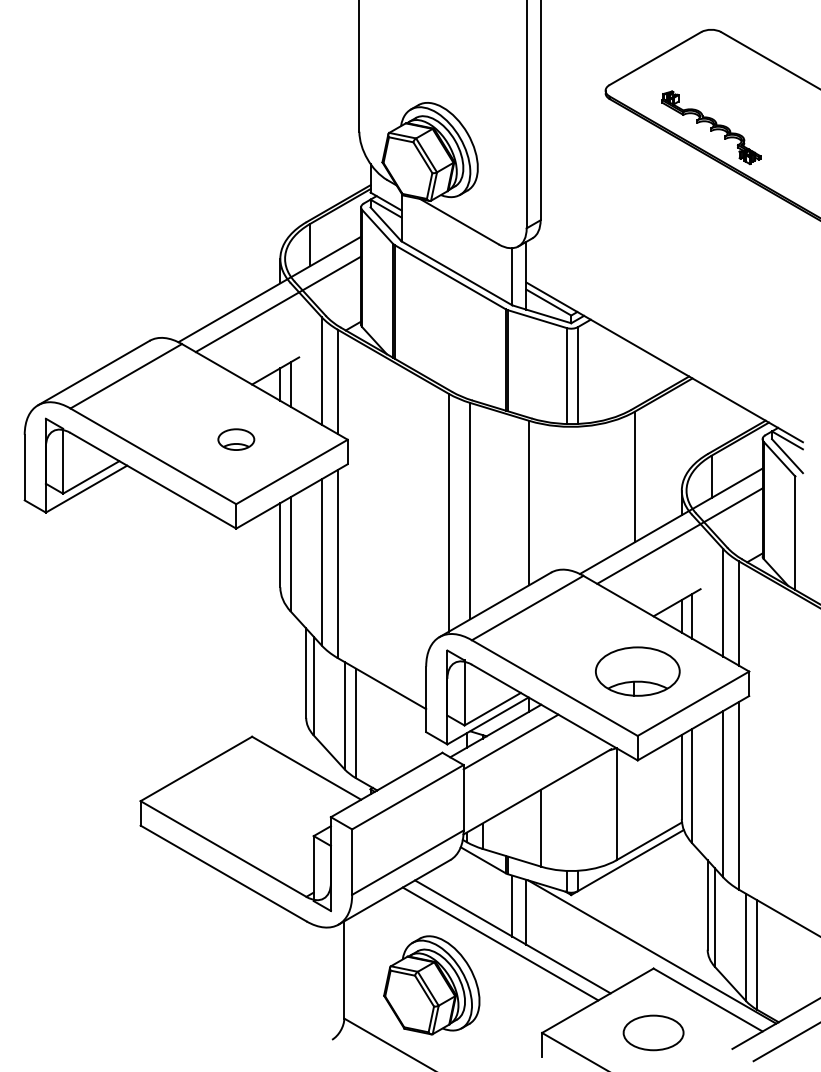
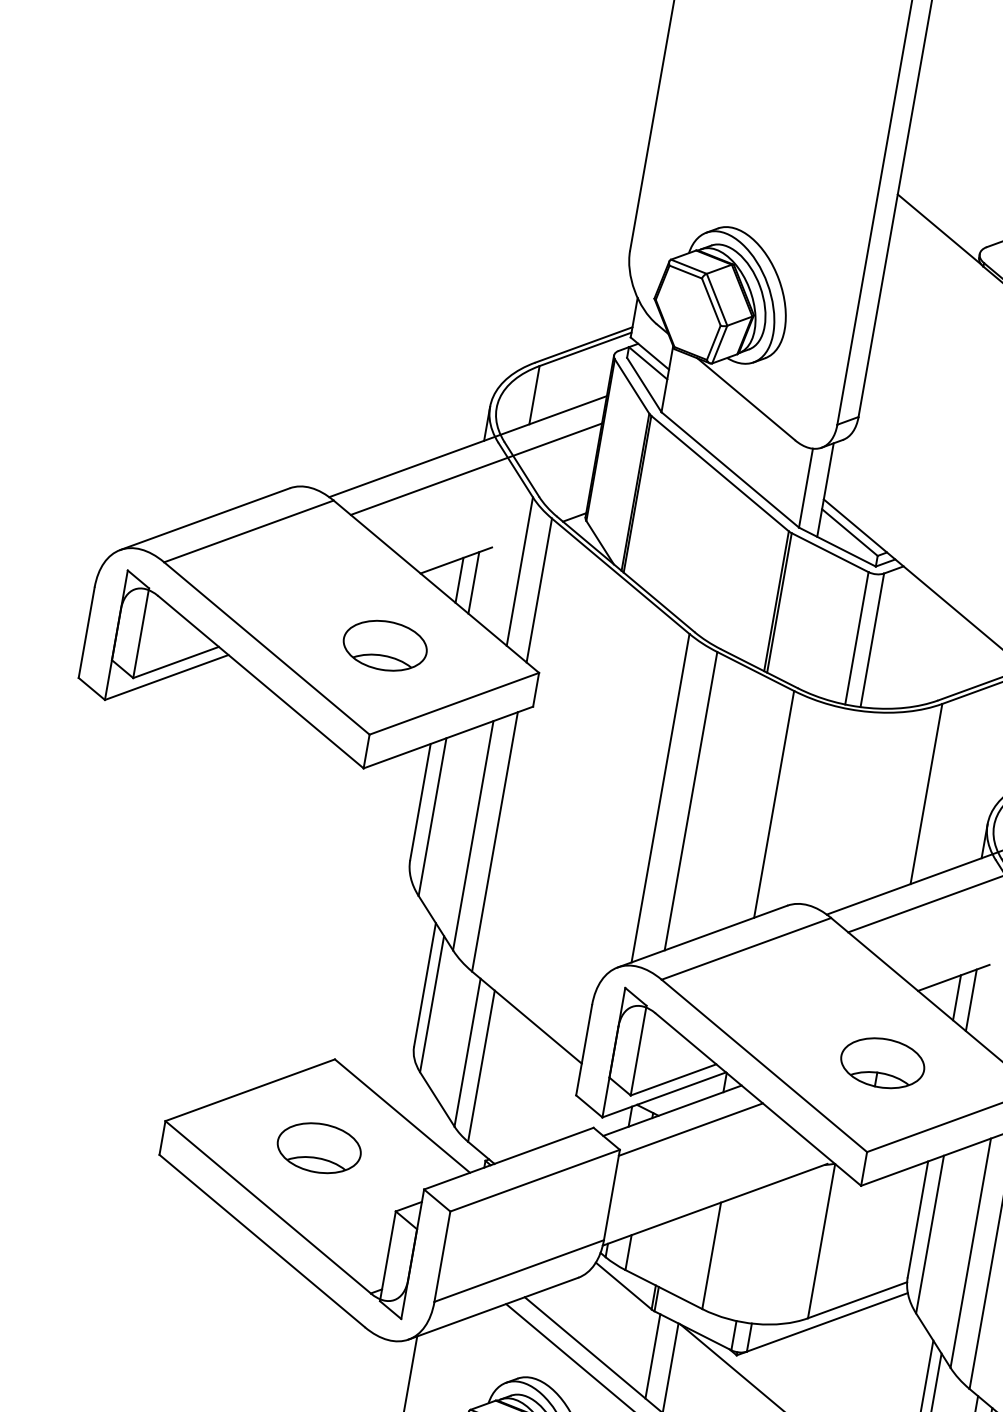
line: (574, 77) -> (940, 228), added
part: (236, 439) -> (385, 645), size x1.67
part: (637, 671) -> (882, 1063), size x0.71
part: (251, 801) -> (318, 1148), added

